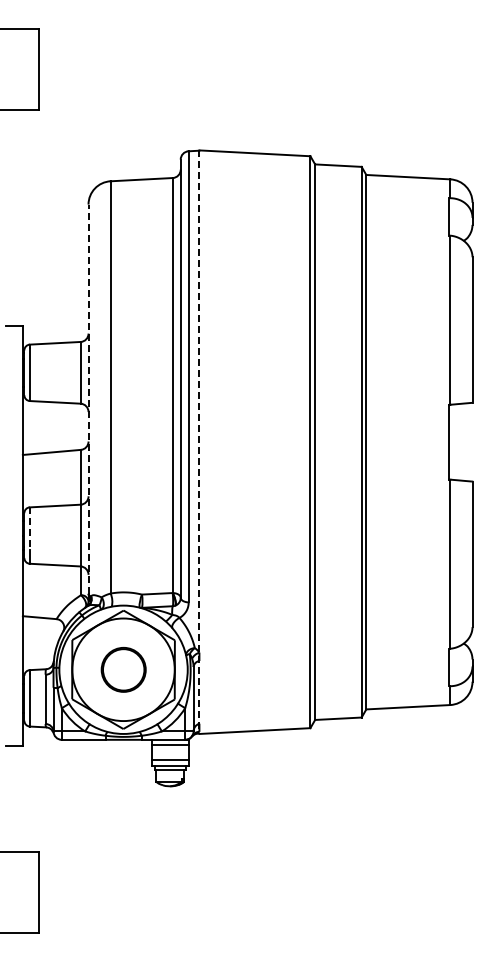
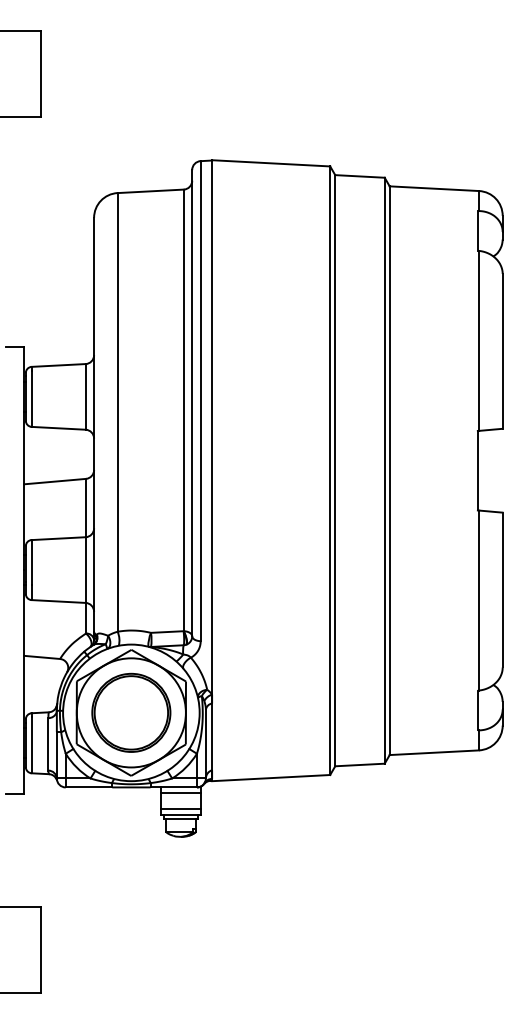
line: (88, 399) -> (94, 425), dashed -> solid
line: (199, 442) -> (212, 471), dashed -> solid
line: (29, 529) -> (31, 563), dashed -> solid
part: (123, 669) -> (131, 712), size x1.67

